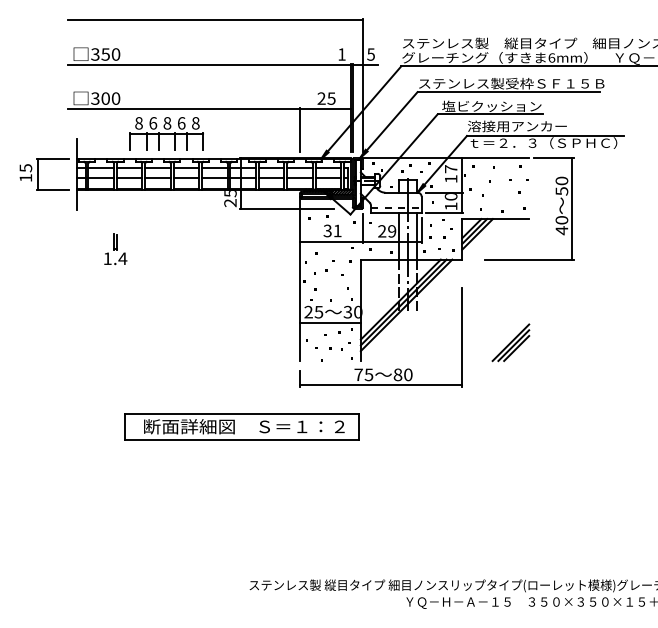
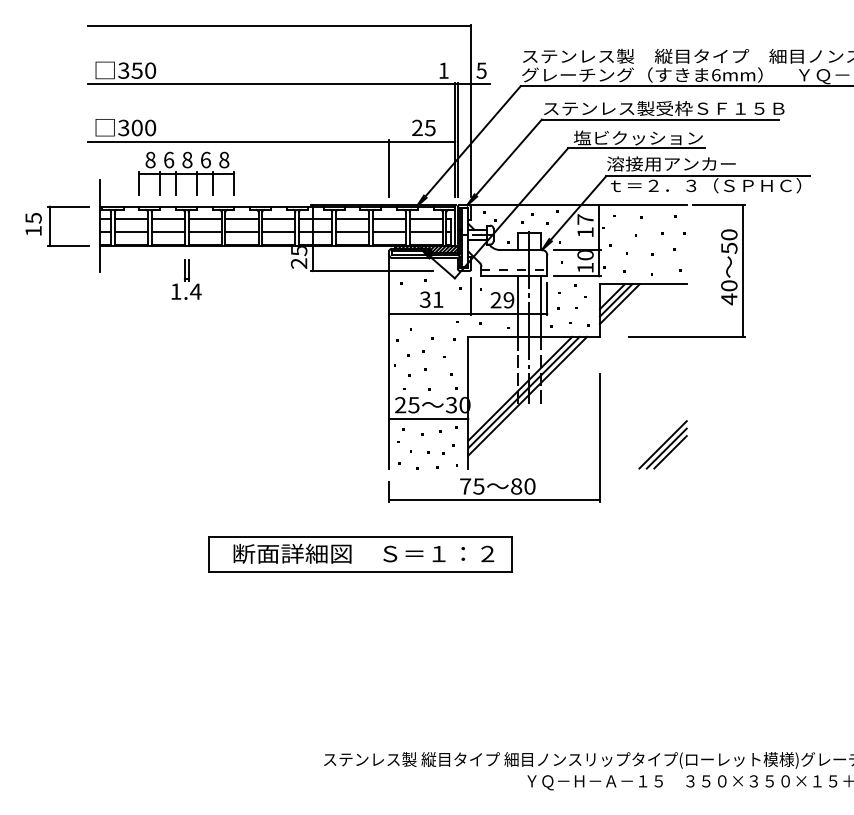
part: (166, 133) -> (186, 173), moved
part: (115, 249) -> (186, 279), moved
part: (241, 426) -> (360, 553), moved

